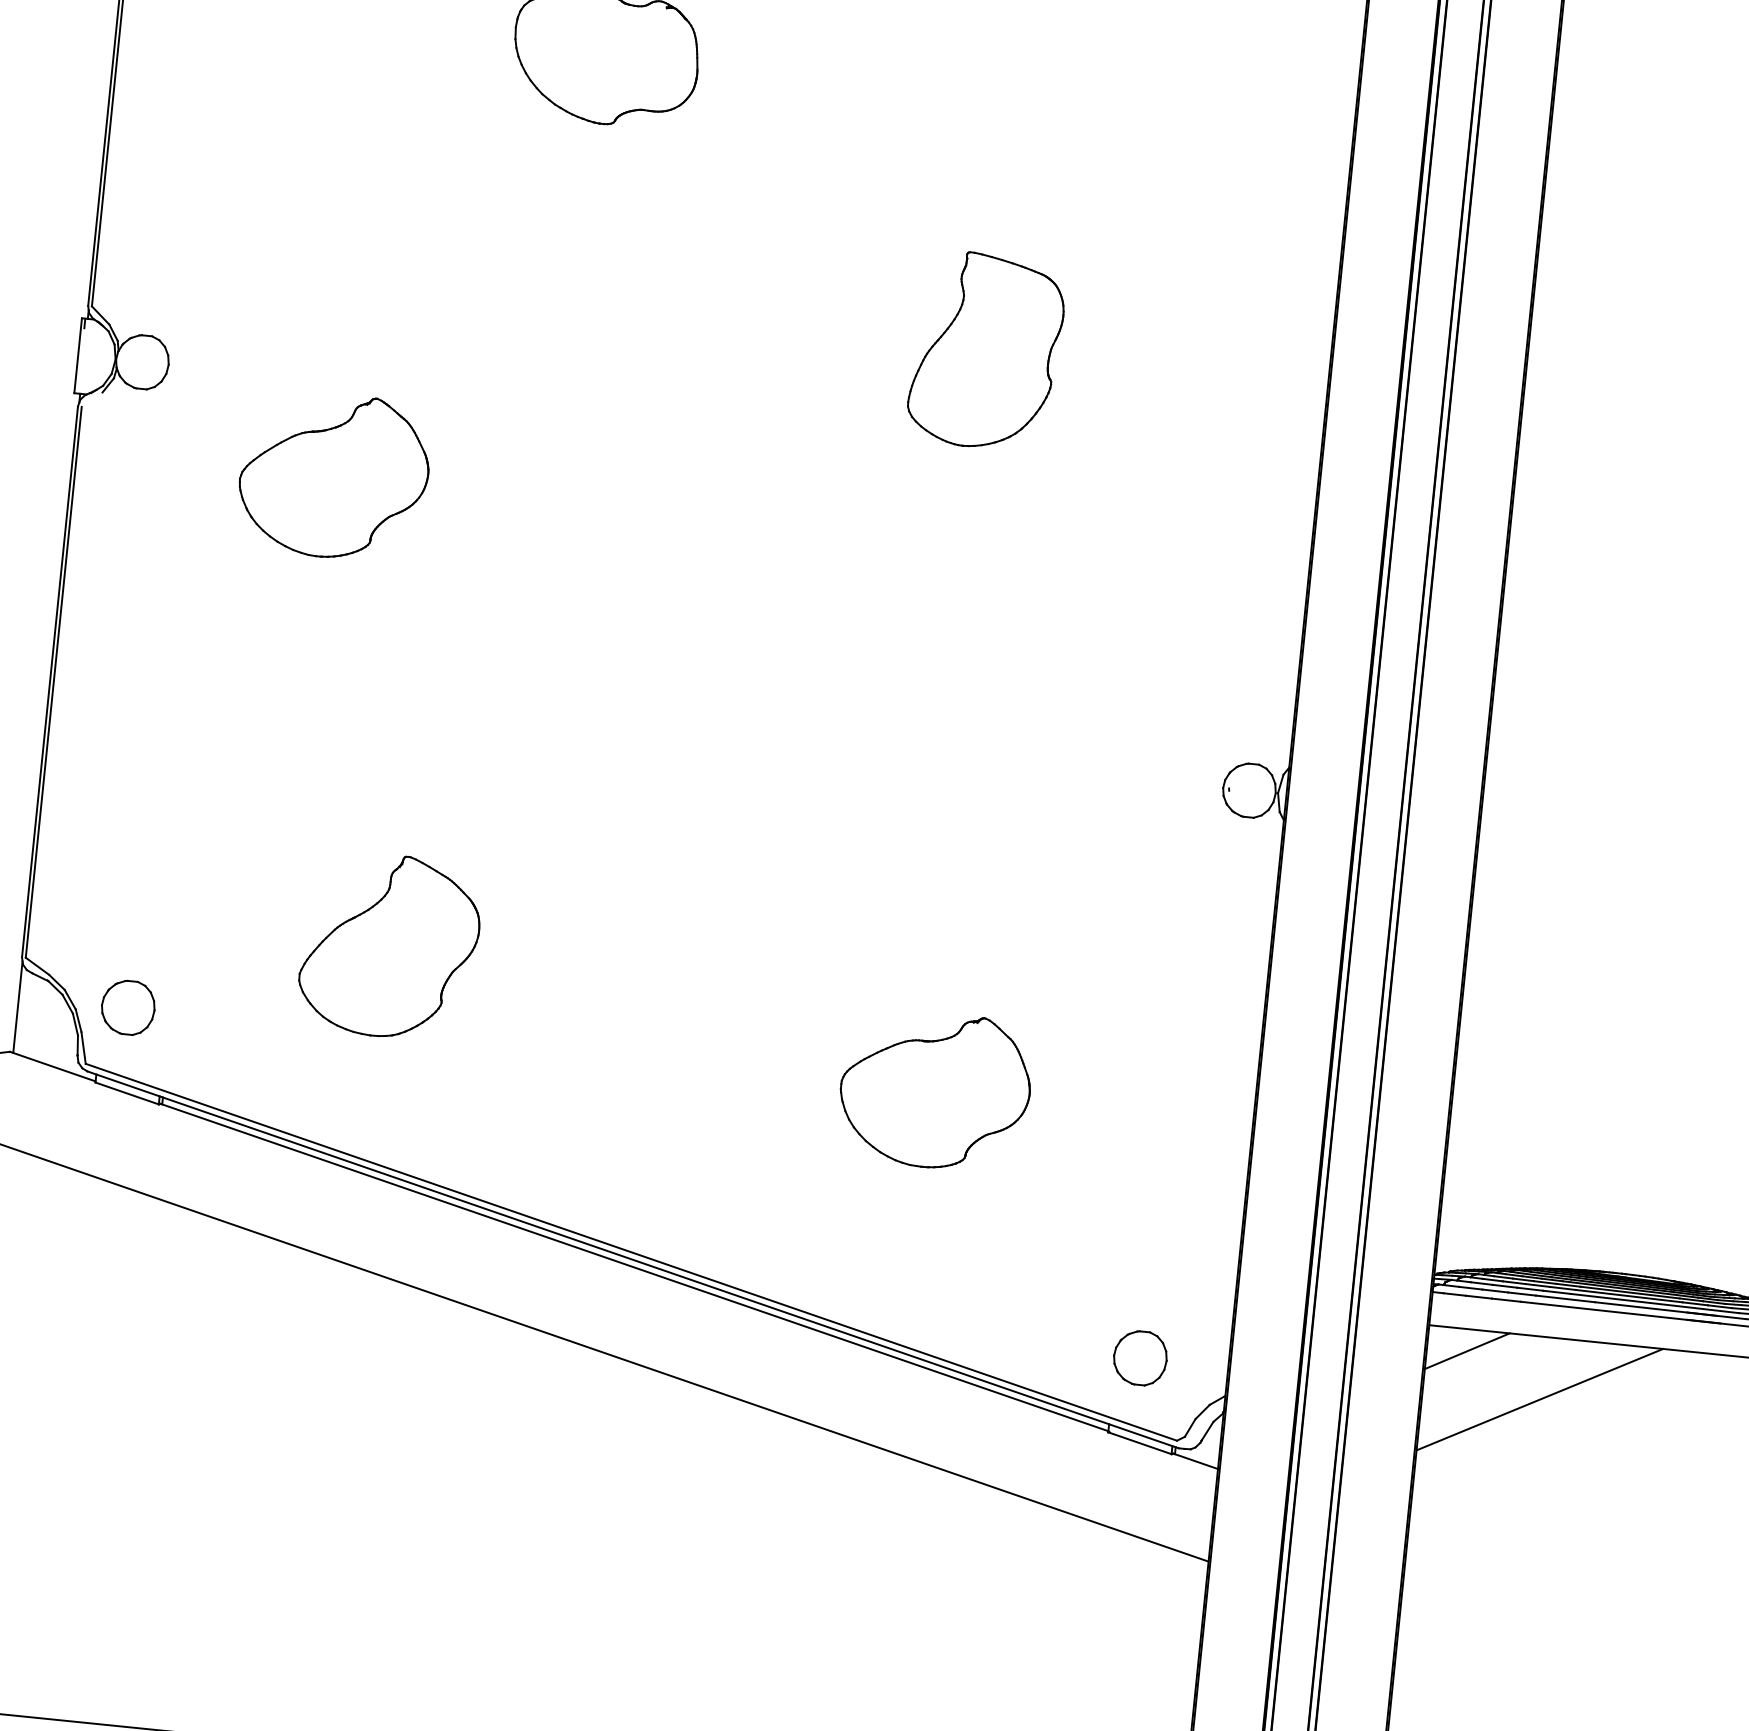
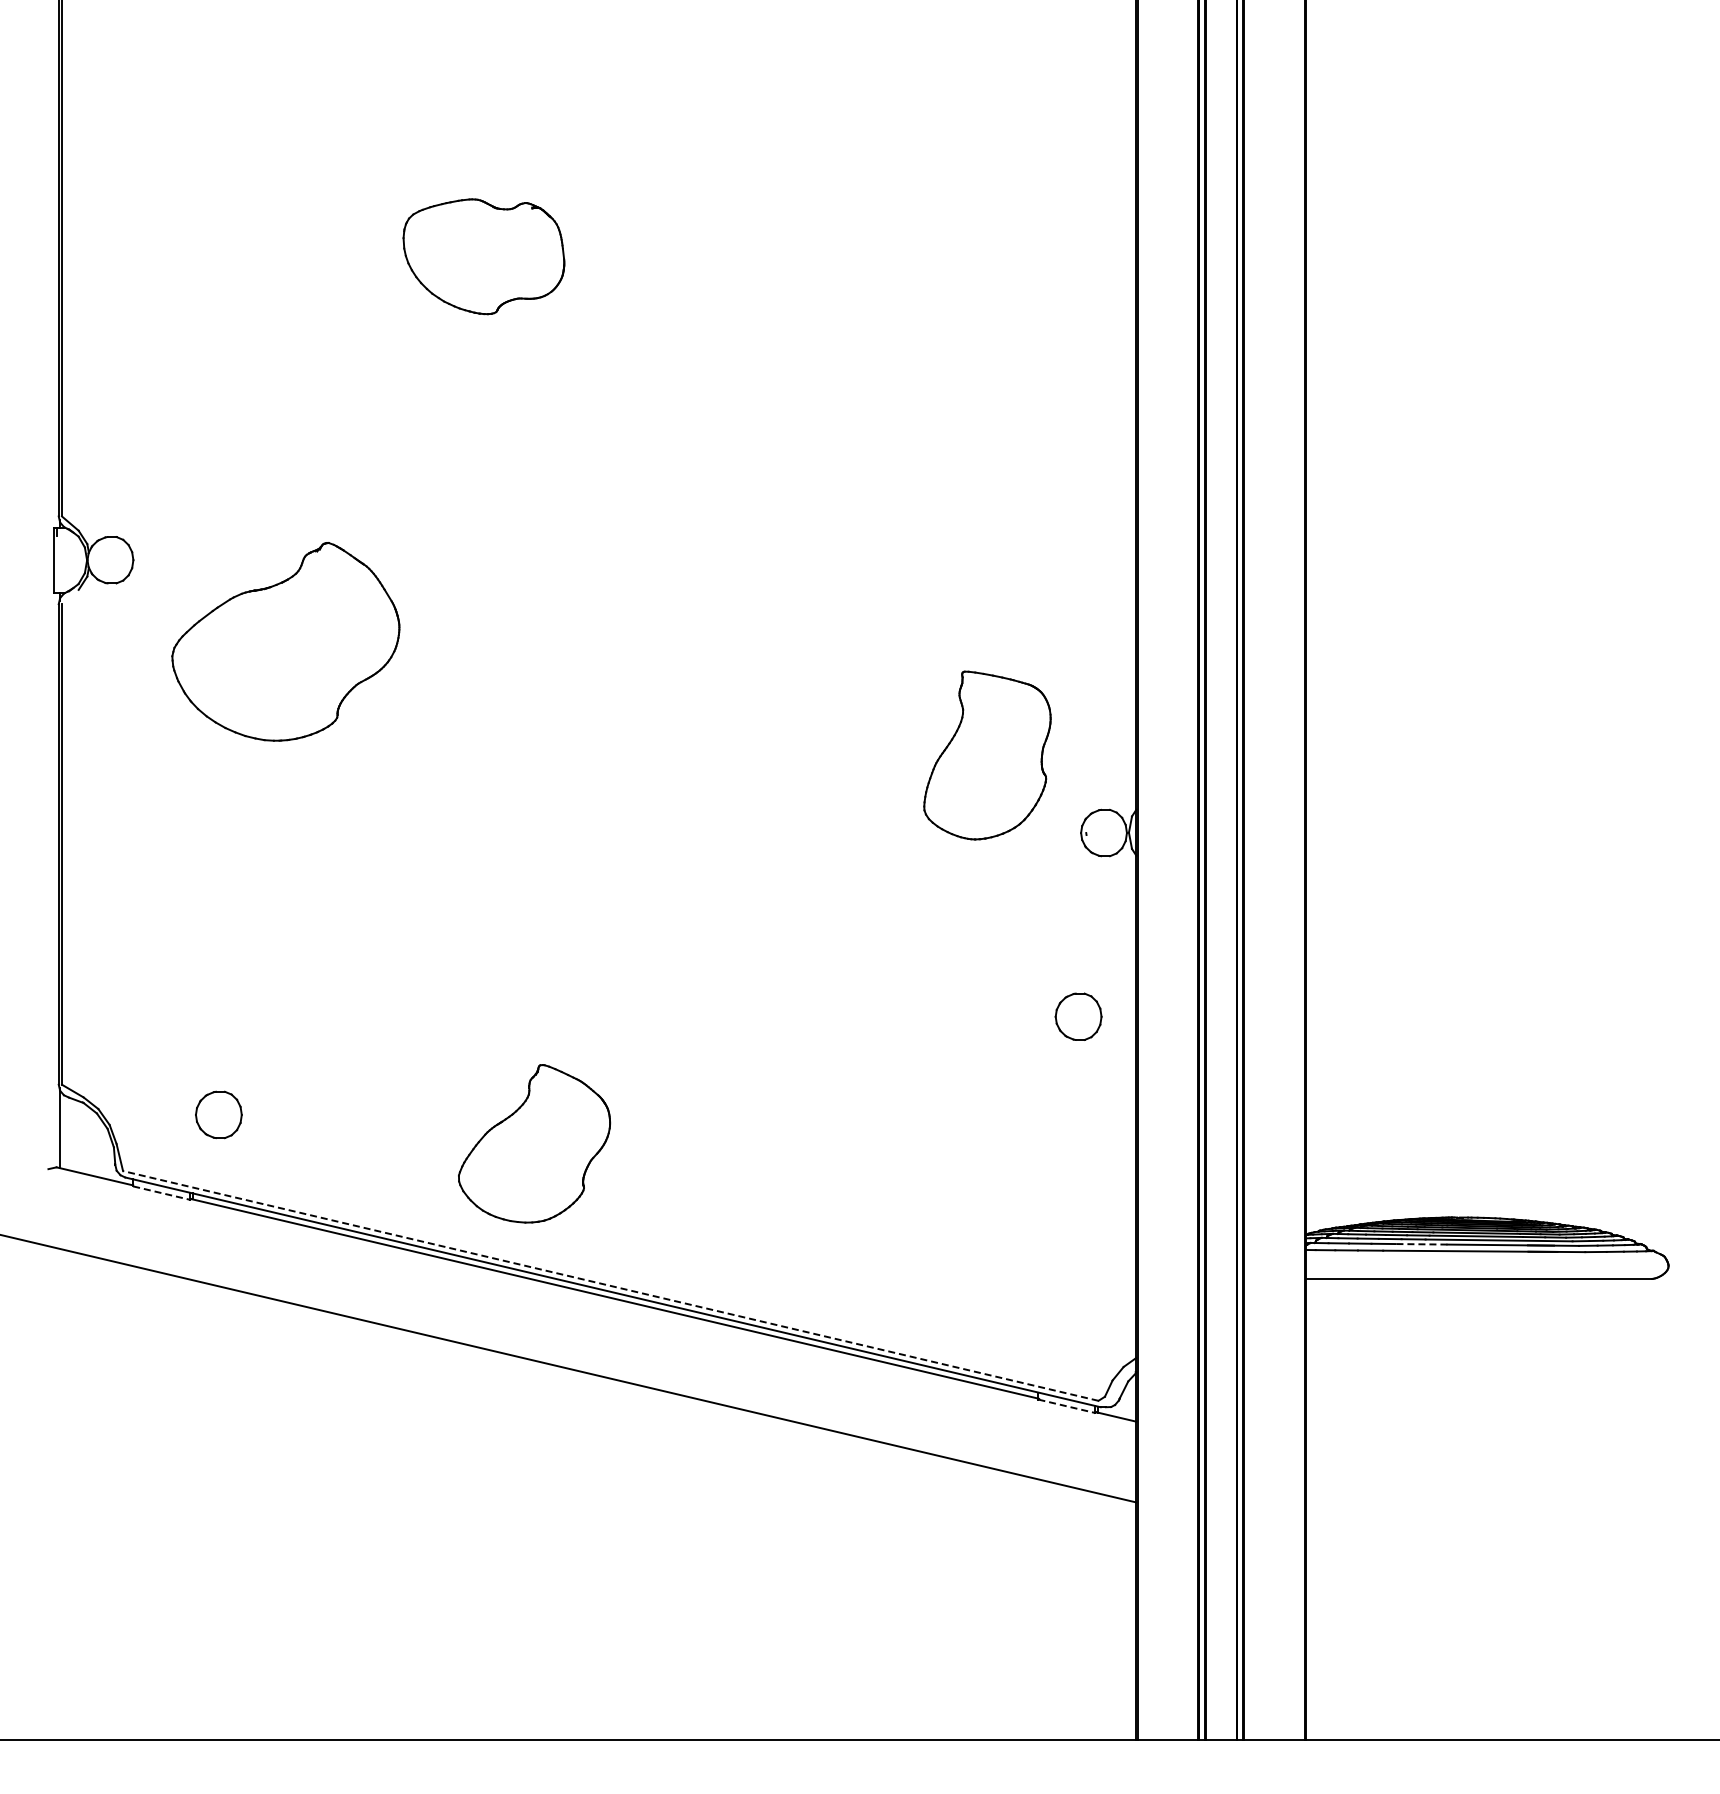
part: (986, 350) -> (987, 755), moved
part: (334, 475) -> (286, 641), size x1.4
part: (390, 945) -> (534, 1143), moved
part: (127, 1007) -> (218, 1114), moved
part: (934, 1090) -> (858, 1119), removed
line: (127, 1093) -> (161, 1193), solid -> dashed
line: (631, 1251) -> (610, 1285), solid -> dashed
line: (1565, 1299) -> (1421, 1244), solid -> dashed
line: (1467, 1350) -> (1341, 1297), removed
part: (1140, 1357) -> (1078, 1016), moved
line: (1540, 1399) -> (1408, 1333), removed
line: (1140, 1443) -> (1067, 1406), solid -> dashed

